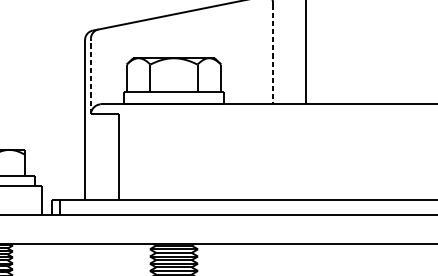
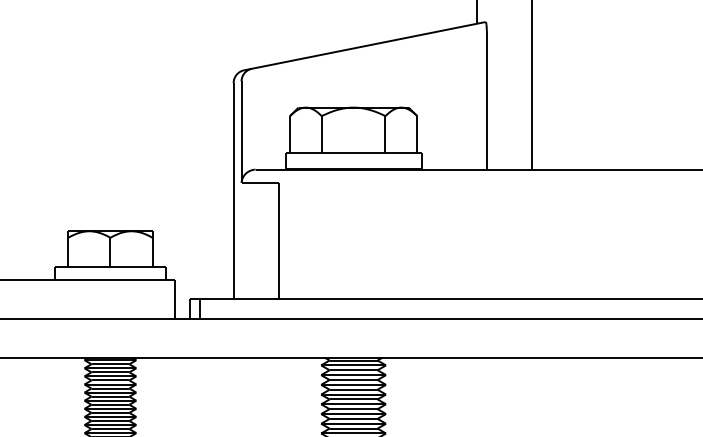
line: (272, 54) -> (486, 102), dashed -> solid
line: (90, 76) -> (241, 132), dashed -> solid

